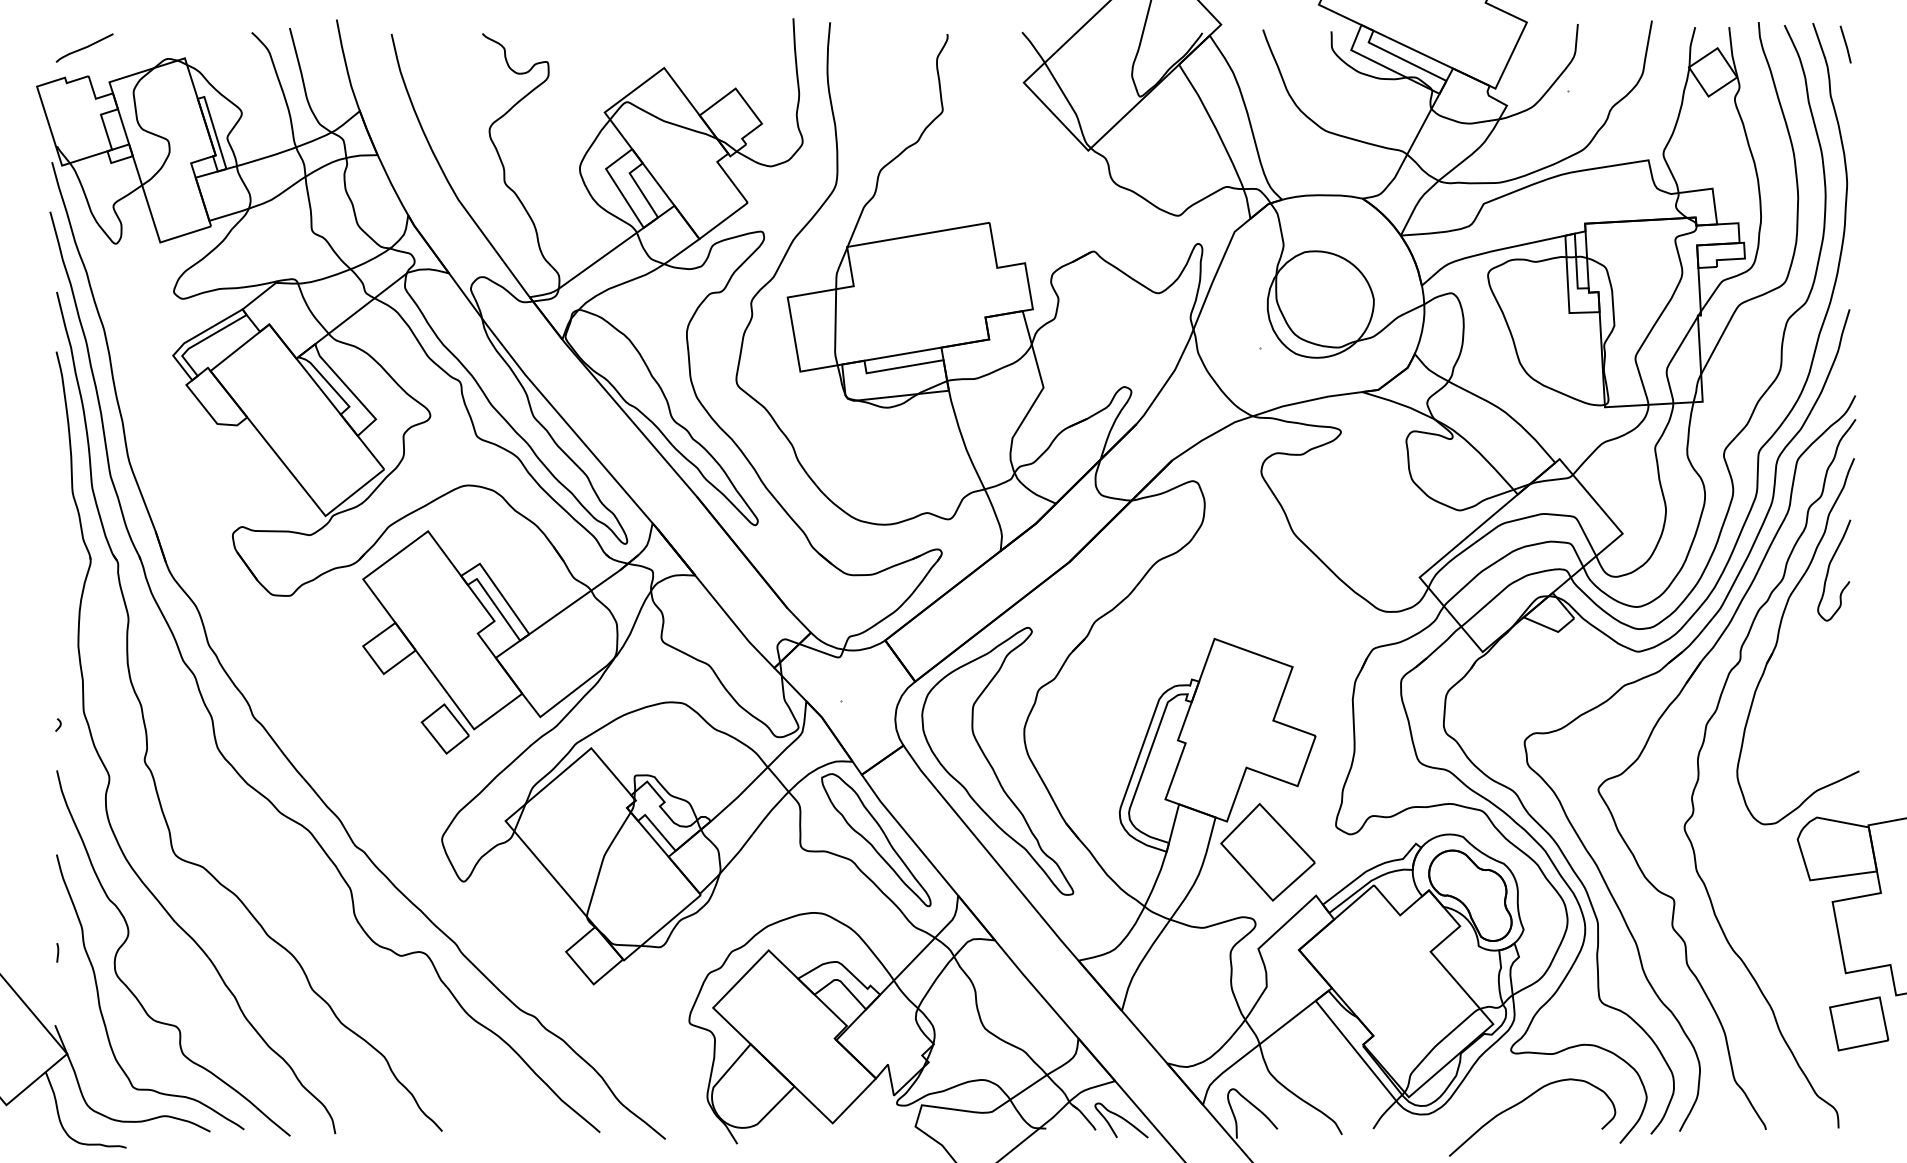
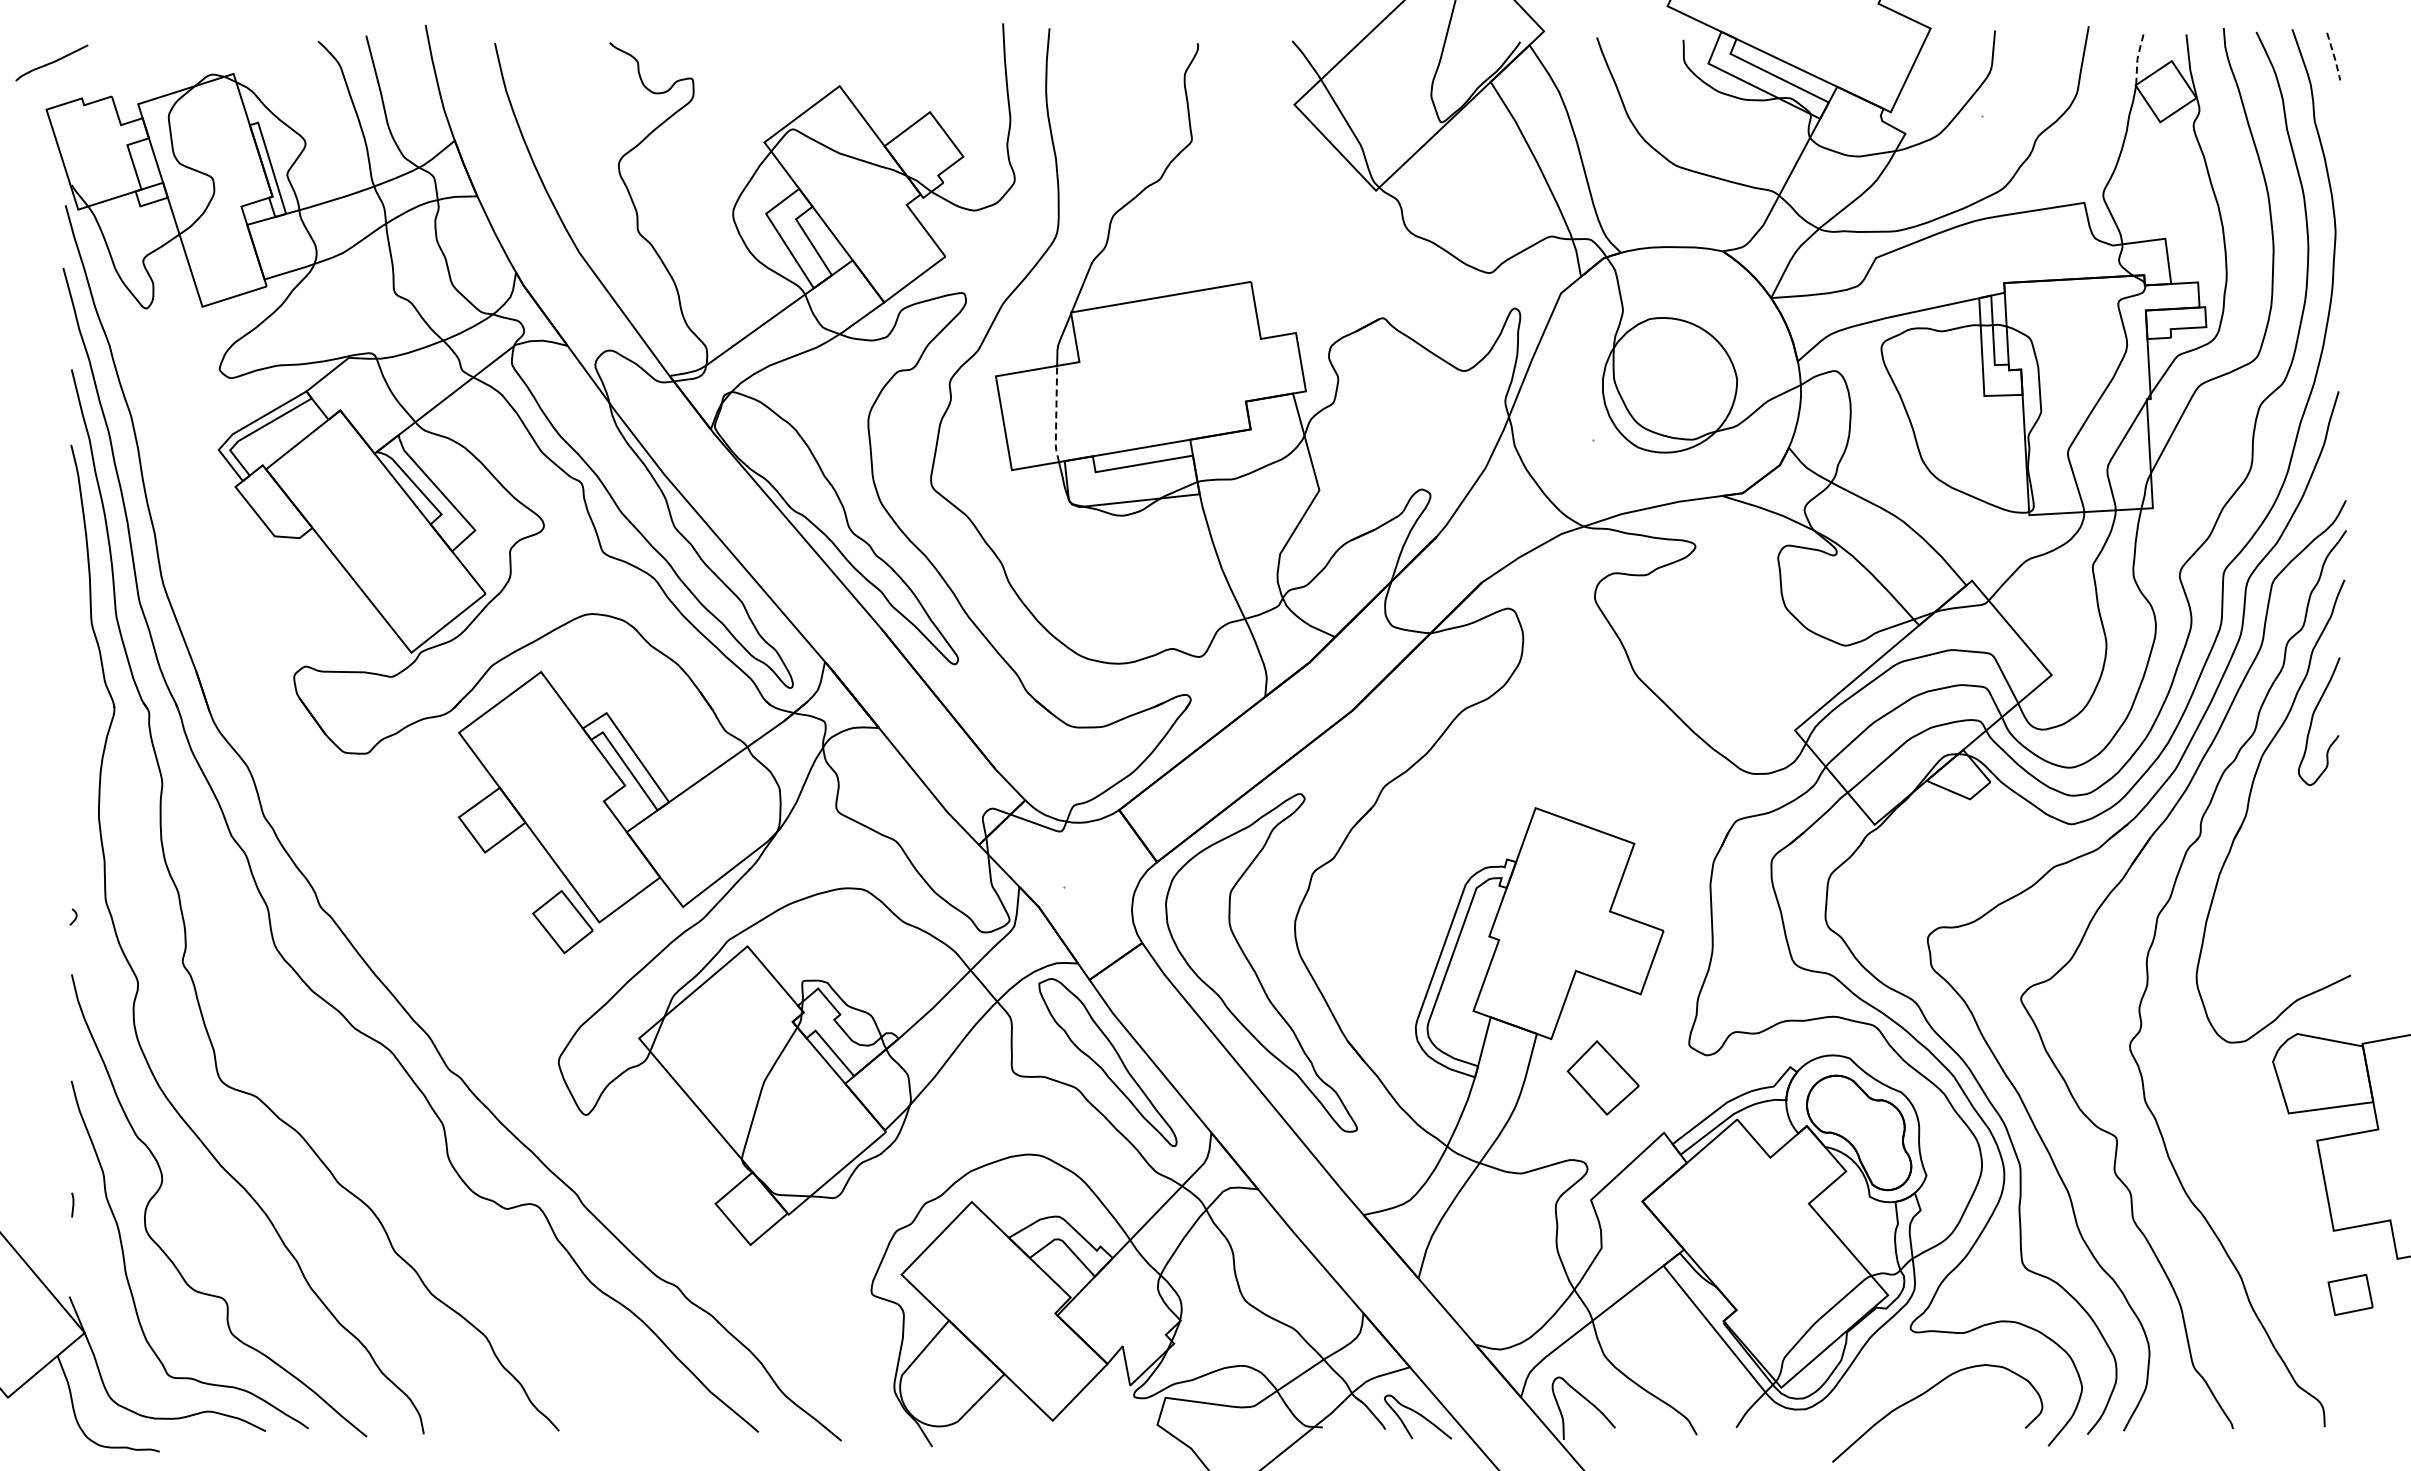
line: (1846, 45) -> (2334, 57), solid -> dashed
line: (1690, 46) -> (2137, 59), solid -> dashed
curve: (84, 47) -> (51, 62), moved
line: (835, 328) -> (1056, 415), solid -> dashed
part: (1268, 851) -> (1603, 1077), size x0.6
part: (1858, 1023) -> (2350, 1294), size x0.6

